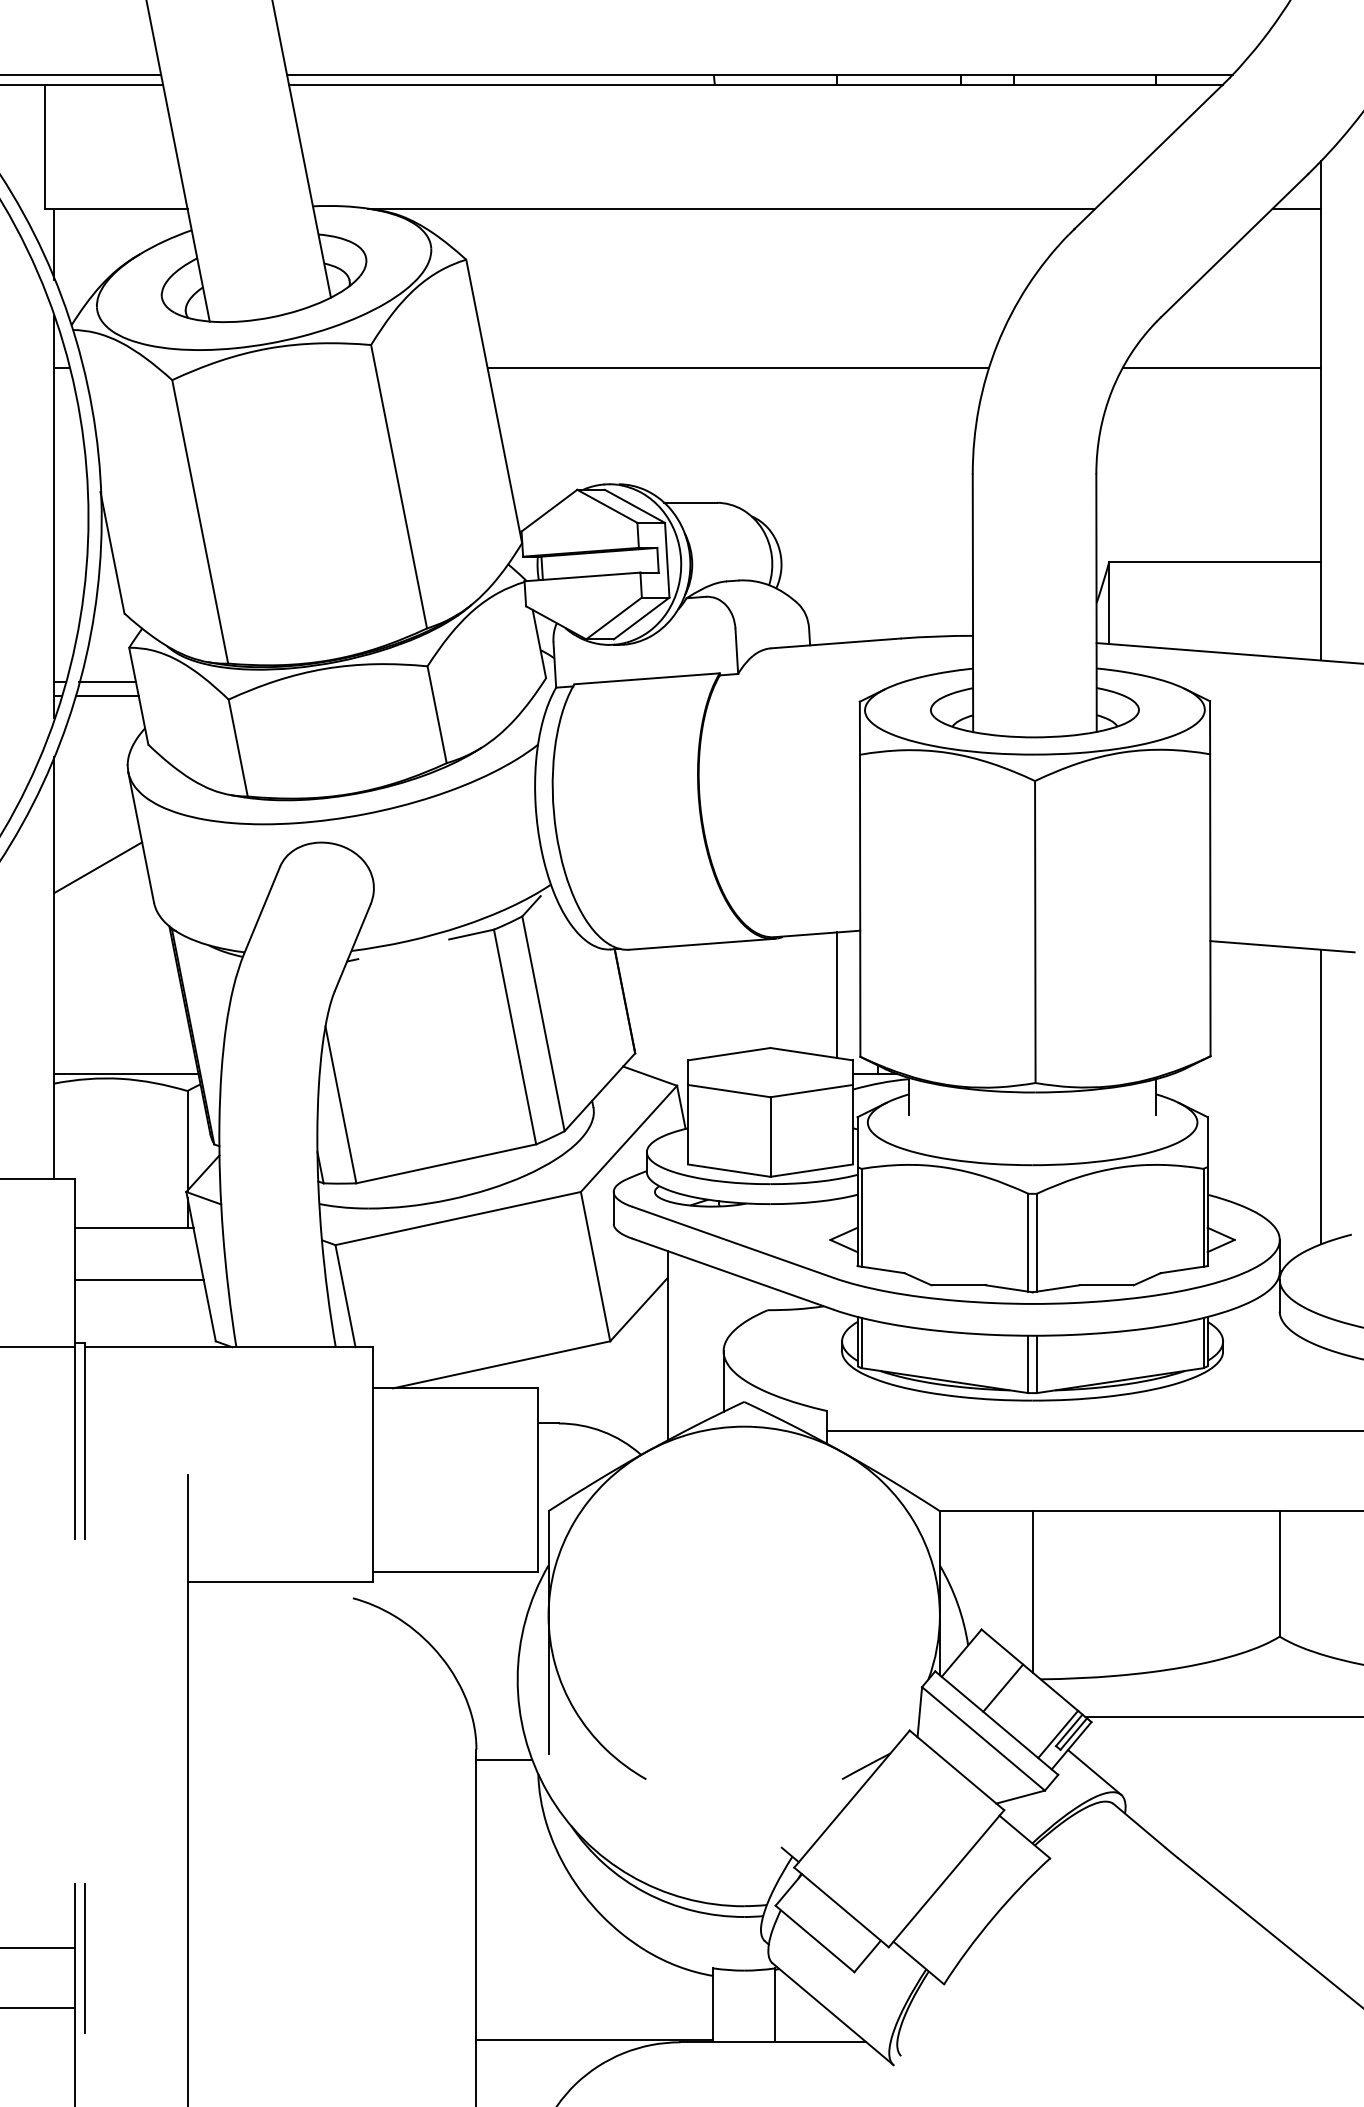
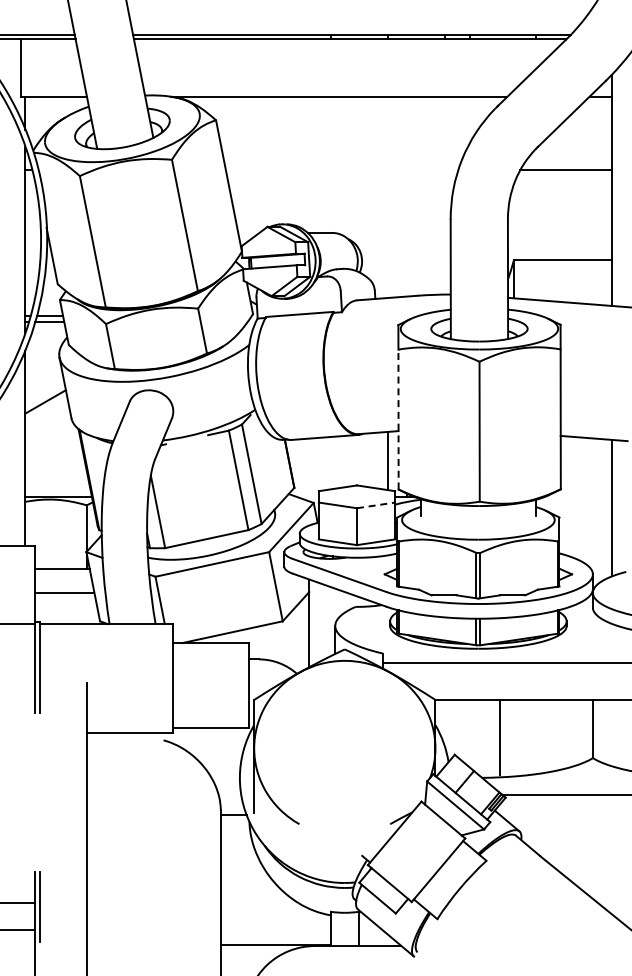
line: (737, 368) -> (341, 170), removed
line: (860, 905) -> (398, 419), solid -> dashed
line: (812, 1091) -> (376, 505), solid -> dashed
line: (1032, 1589) -> (500, 736), moved

